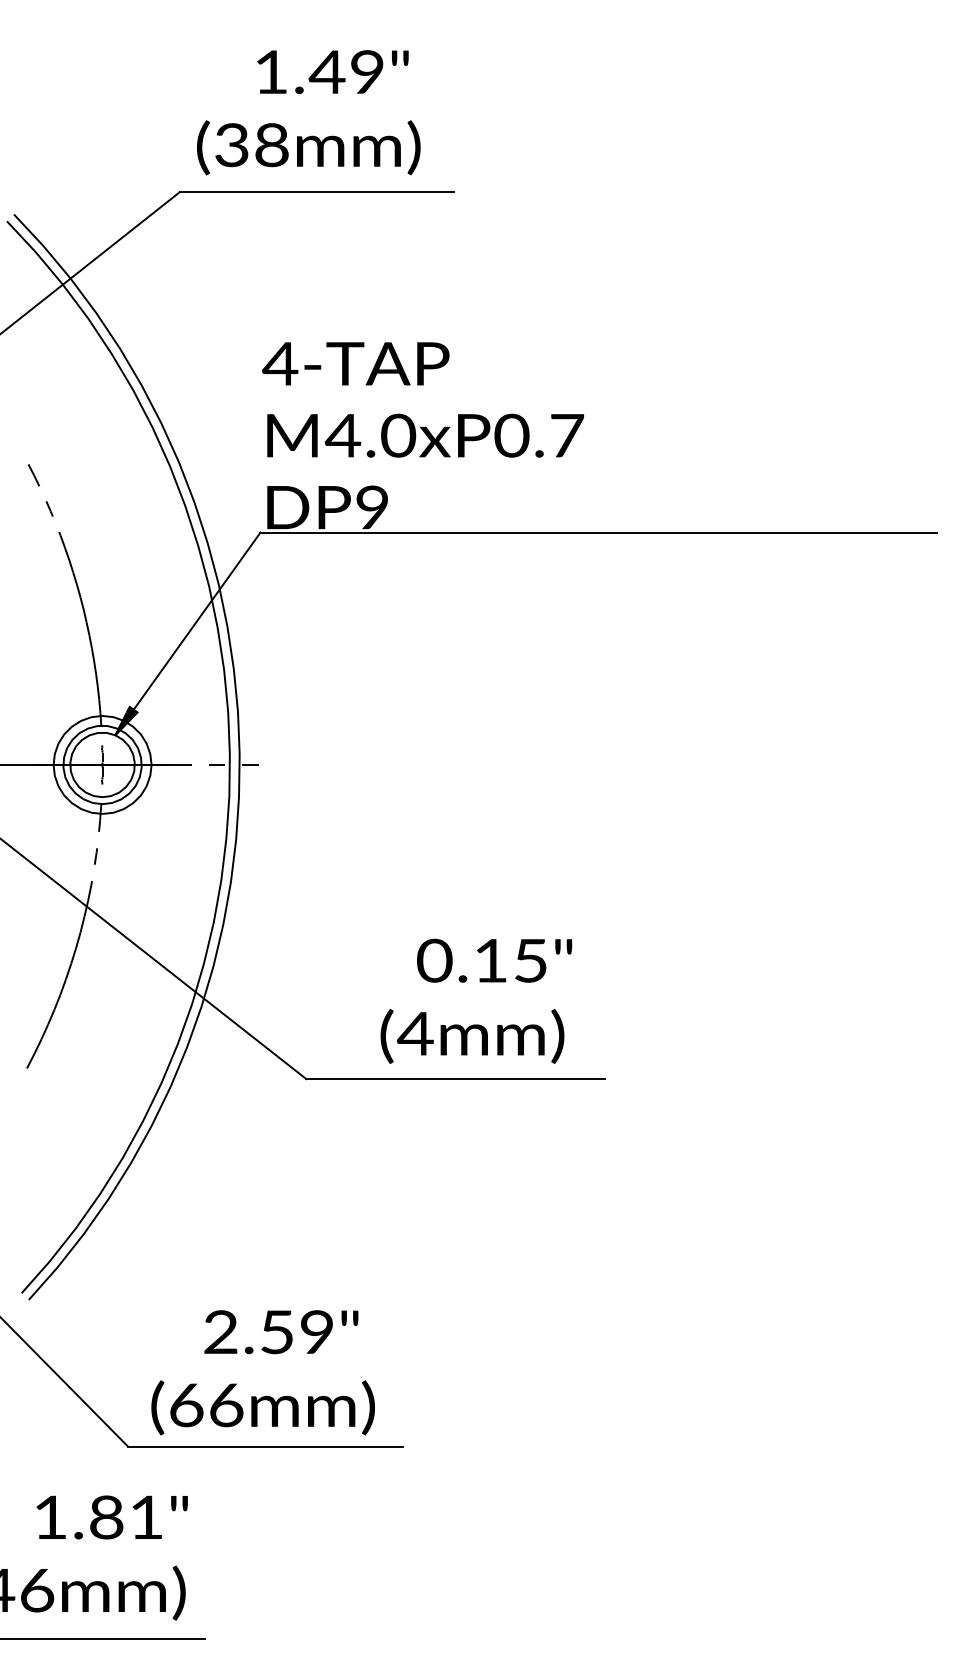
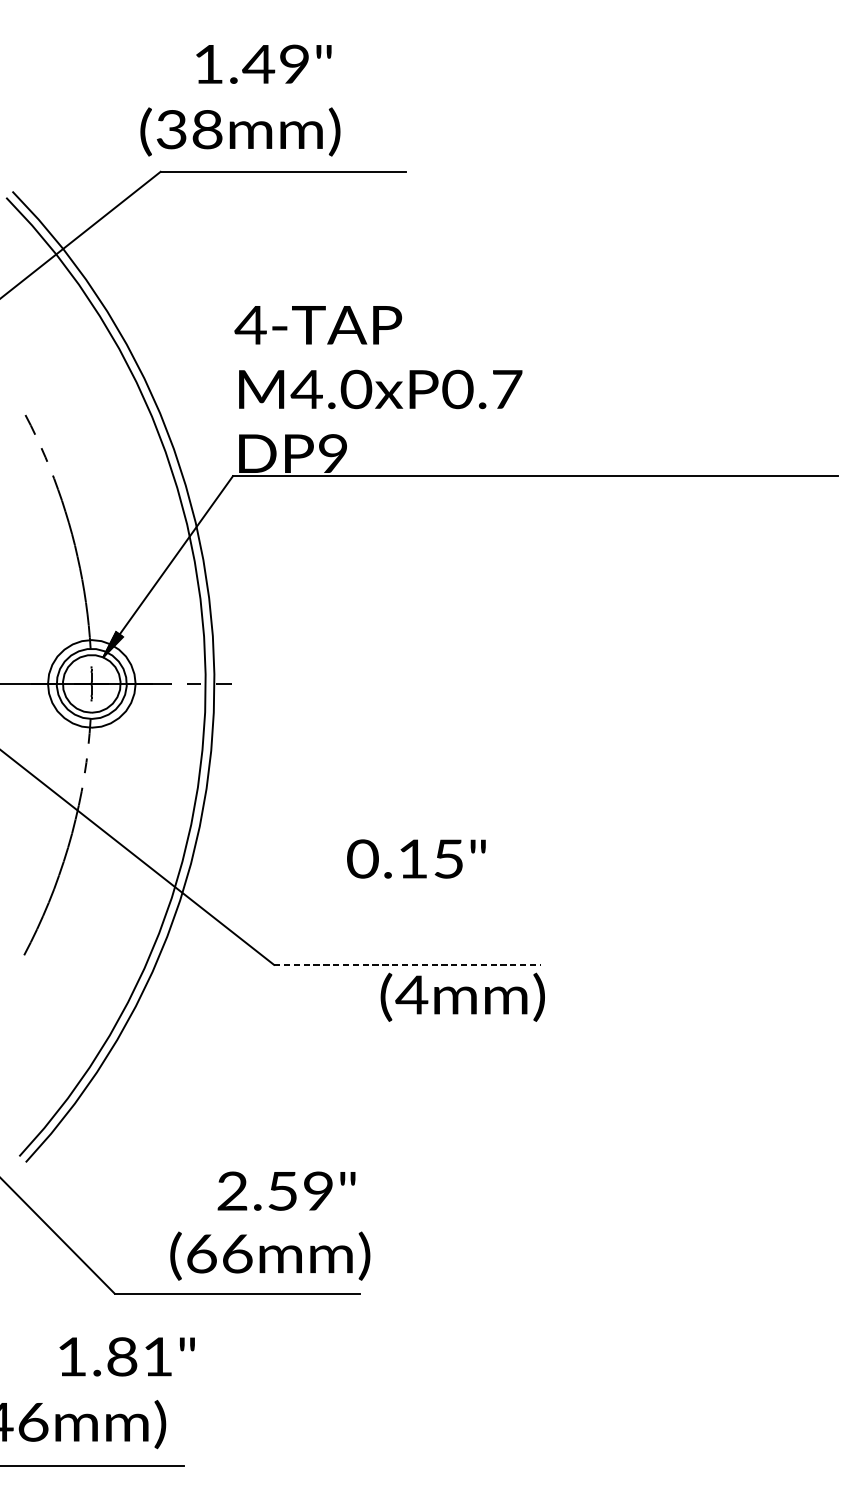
text: (332, 72) -> (263, 64), moved
text: (308, 147) -> (240, 131), moved
text: (494, 960) -> (416, 858), moved
text: (472, 1036) -> (462, 997), moved
line: (456, 1079) -> (408, 965), solid -> dashed
text: (281, 1332) -> (286, 1191), moved
text: (262, 1407) -> (269, 1255), moved
text: (111, 1517) -> (126, 1356), moved

